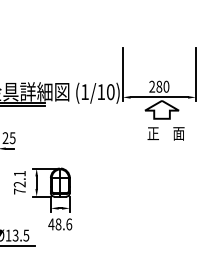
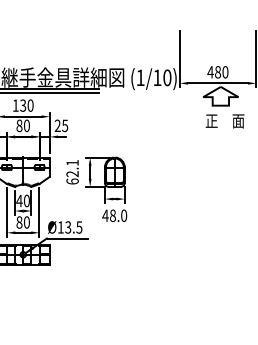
text: (152, 86) -> (210, 72), 280 -> 480
text: (19, 191) -> (72, 181), 72.1 -> 62.1
text: (69, 224) -> (124, 215), 48.6 -> 48.0

